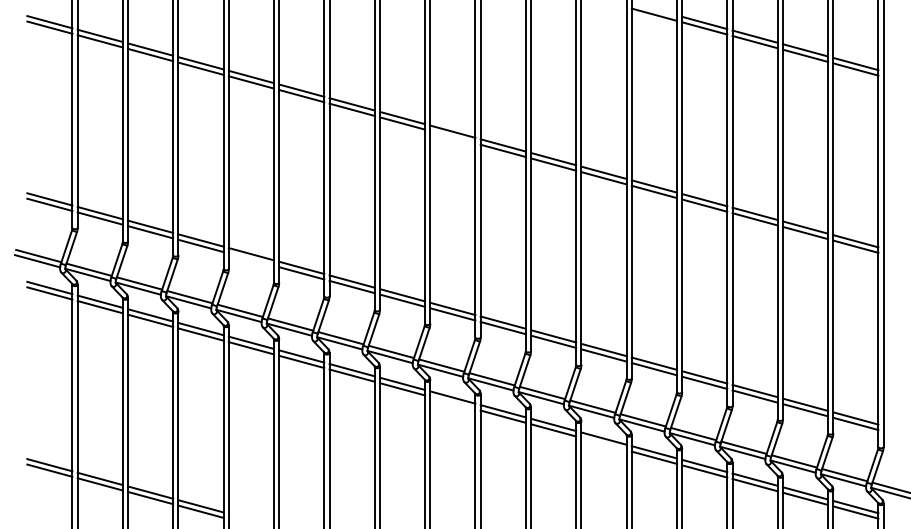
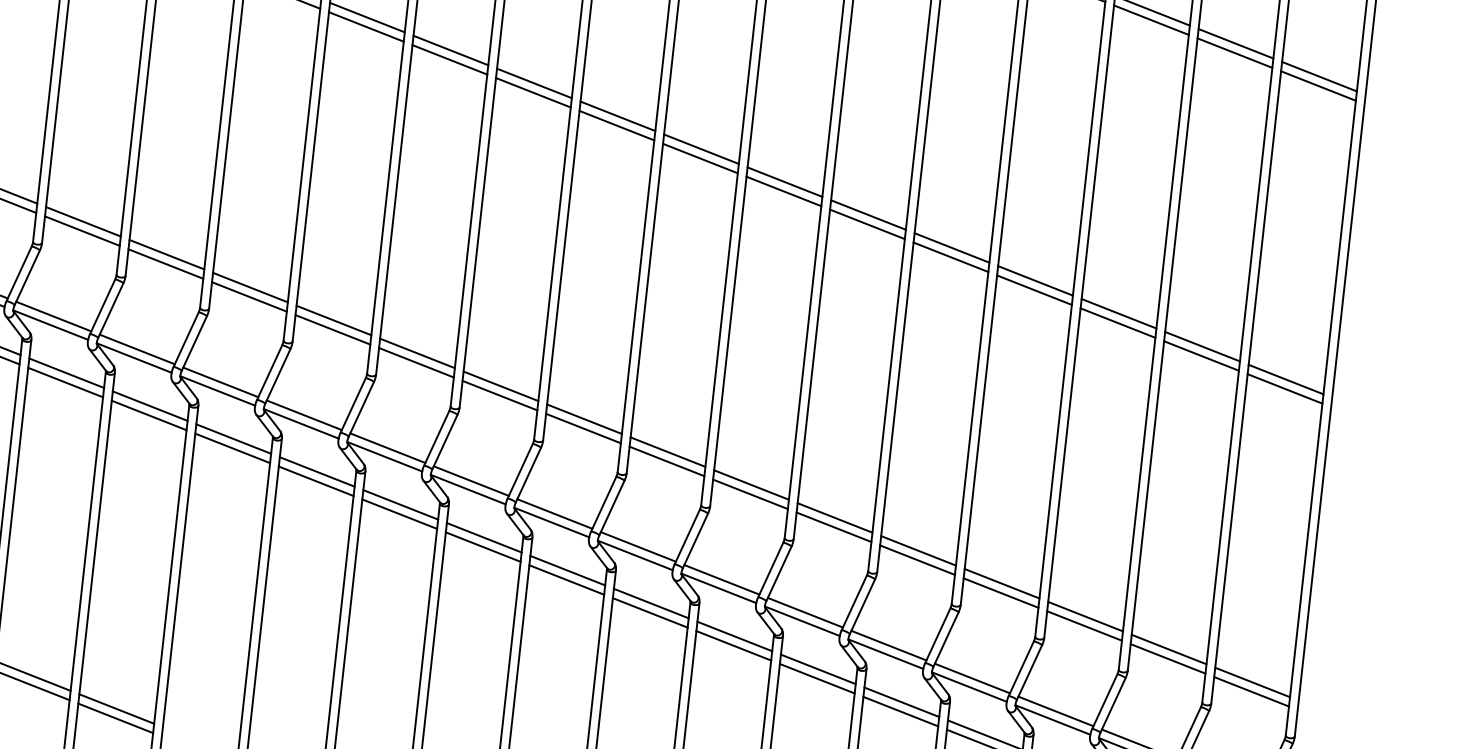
line: (452, 137) -> (616, 126), added
line: (250, 259) -> (247, 296), added
line: (452, 402) -> (566, 579), added
line: (603, 443) -> (816, 677), added

